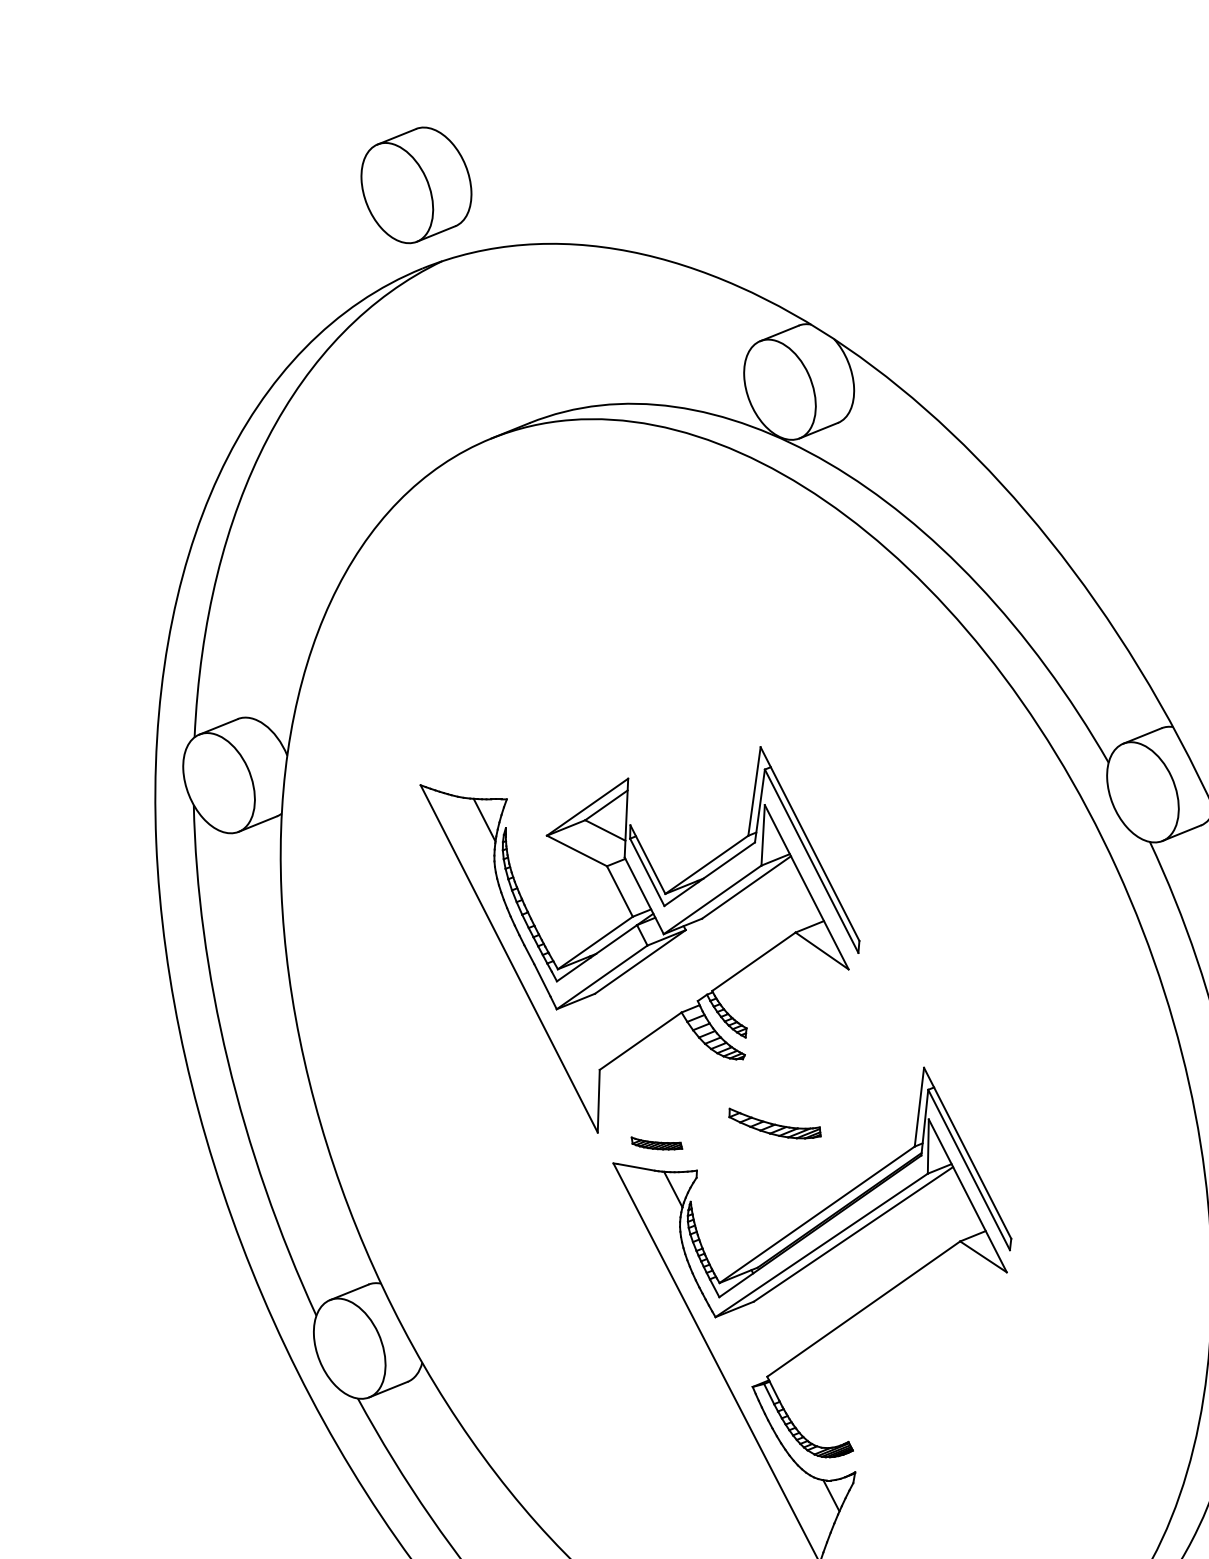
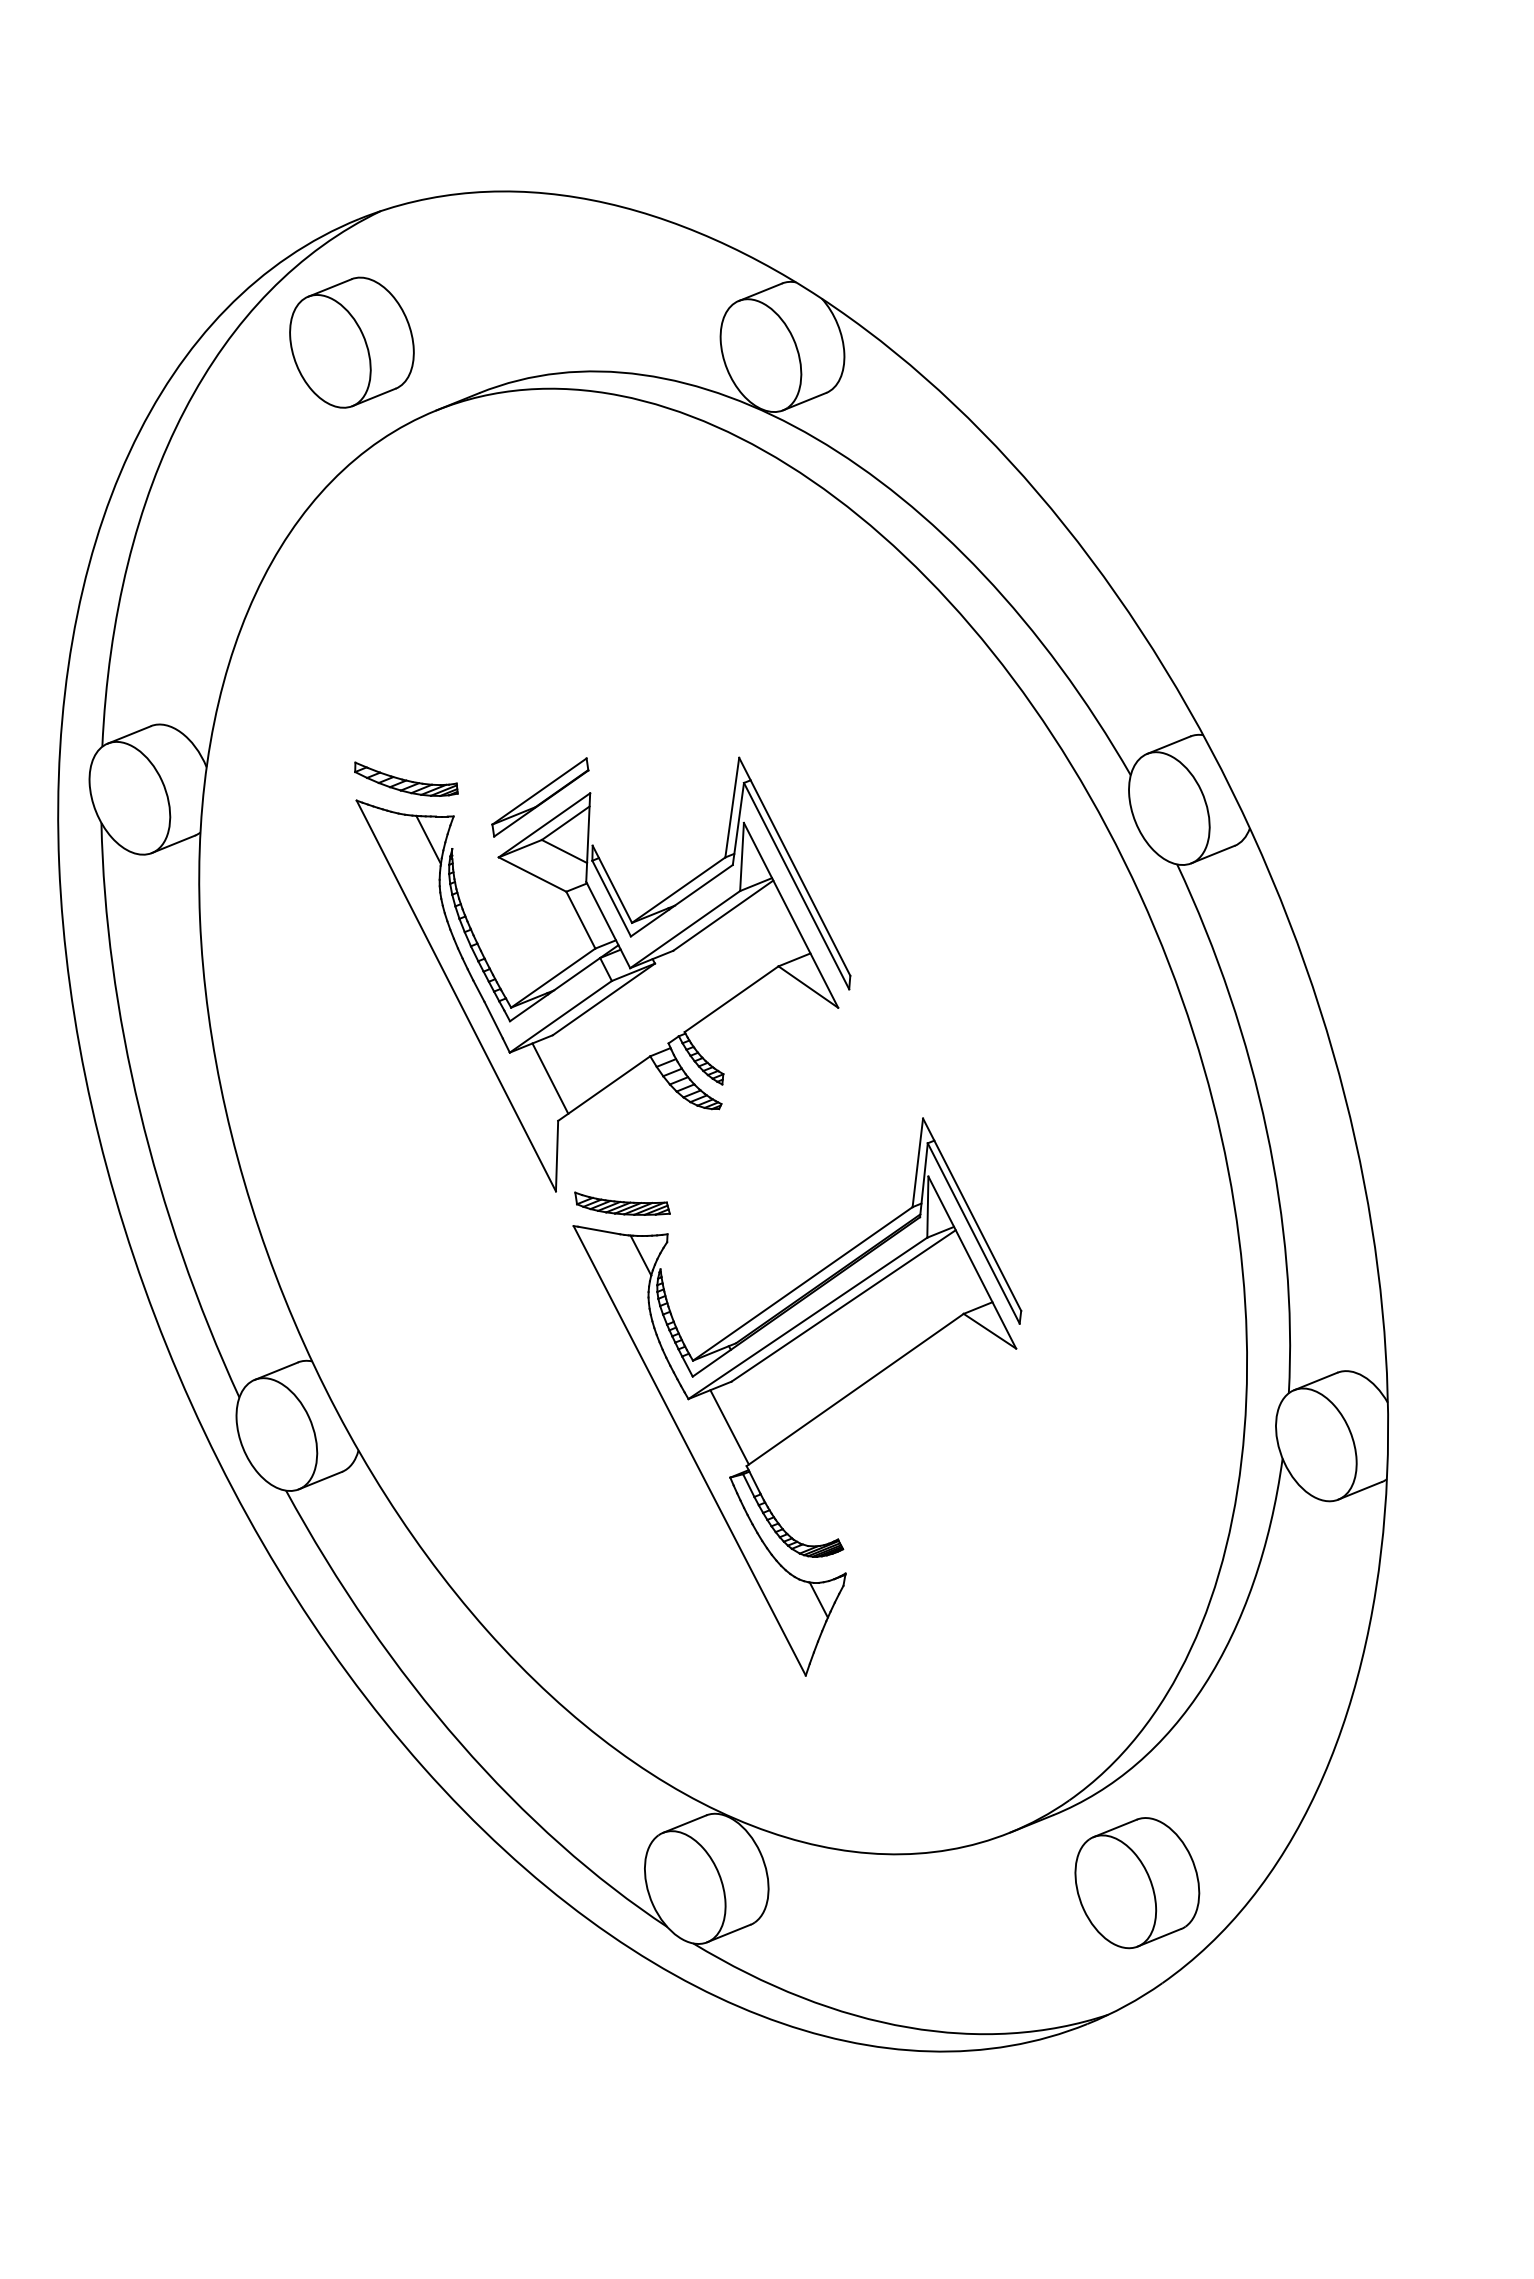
part: (416, 185) -> (351, 342), moved
part: (584, 782) -> (540, 797), added
line: (592, 1032) -> (550, 1078), added
part: (775, 1122) -> (406, 778), moved
part: (656, 1143) -> (622, 1203), size x1.67
line: (752, 1342) -> (729, 1427), added

